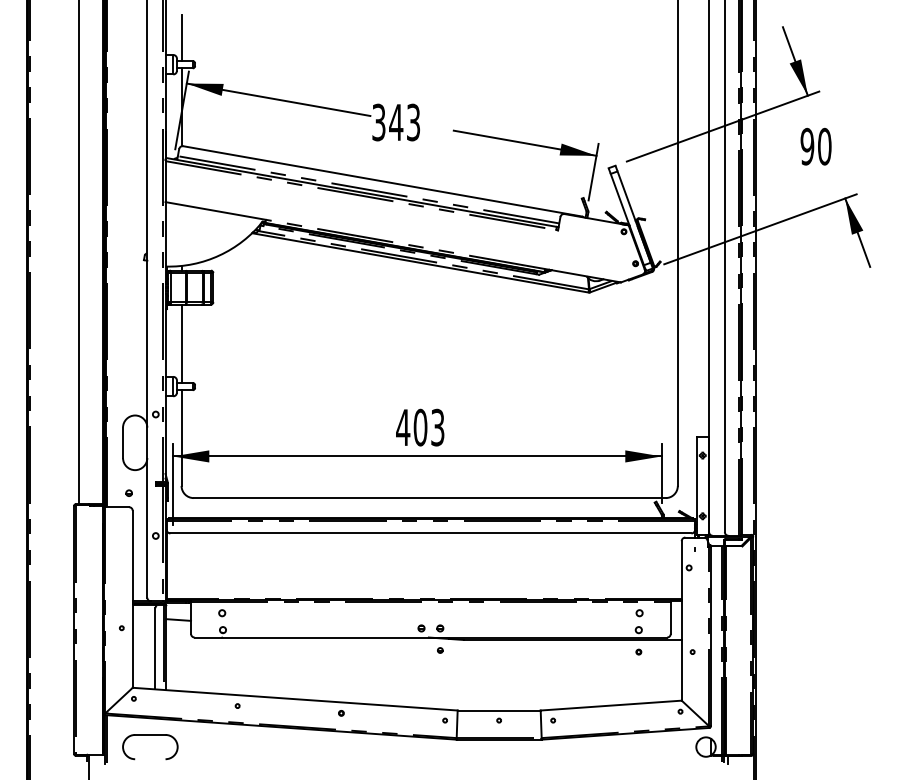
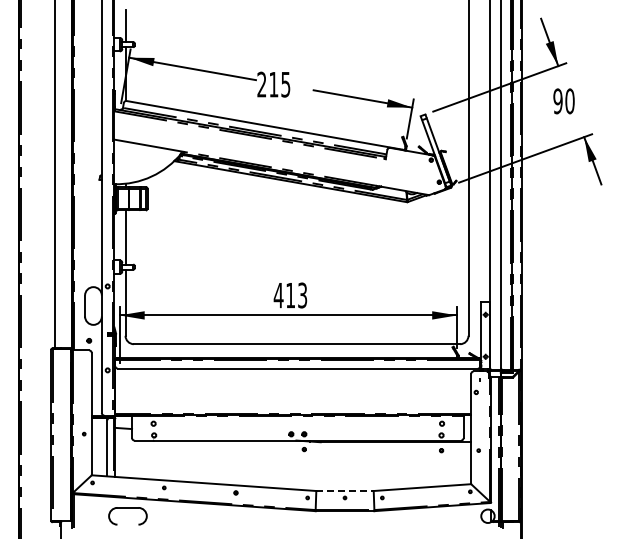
text: (395, 122) -> (273, 84), 343 -> 215
text: (420, 427) -> (290, 295), 403 -> 413
line: (499, 711) -> (345, 491), solid -> dashed
part: (149, 735) -> (127, 508), moved

